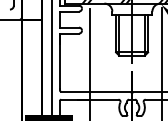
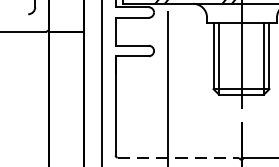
line: (96, 91) -> (179, 157), solid -> dashed

